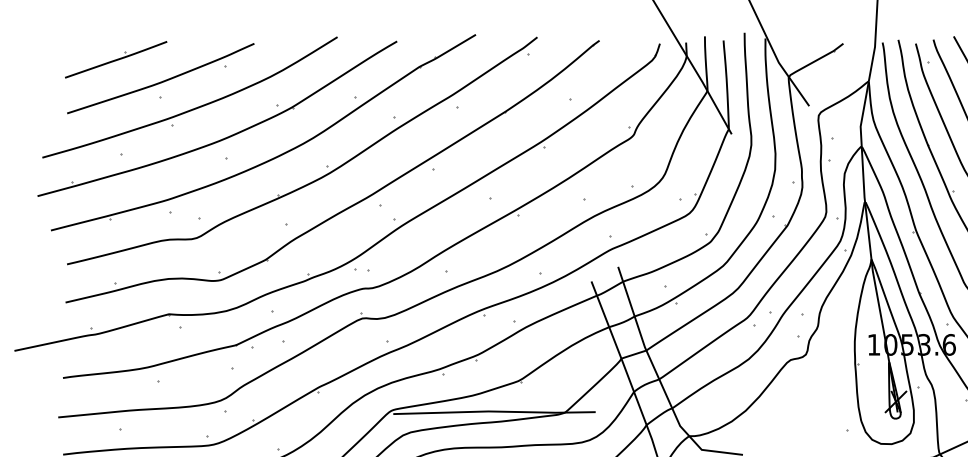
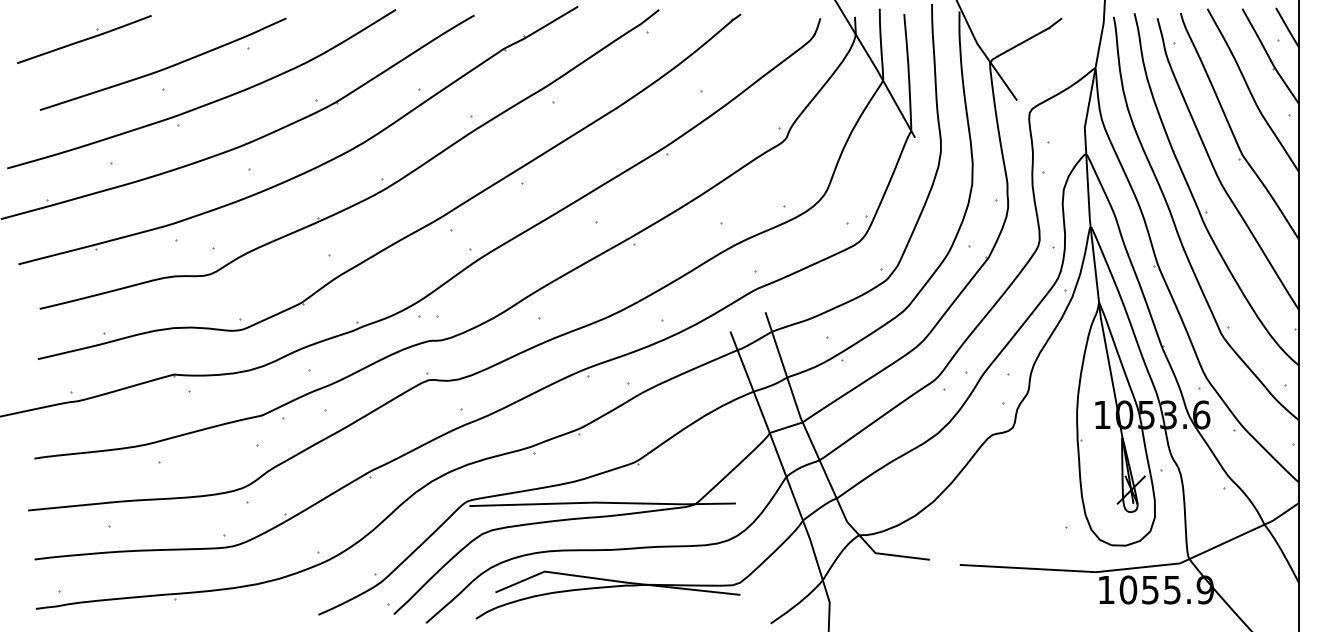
part: (116, 59) -> (84, 39), moved

